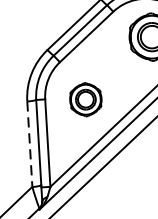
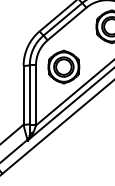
part: (85, 98) -> (63, 66), size x1.43
line: (29, 144) -> (23, 95), dashed -> solid

